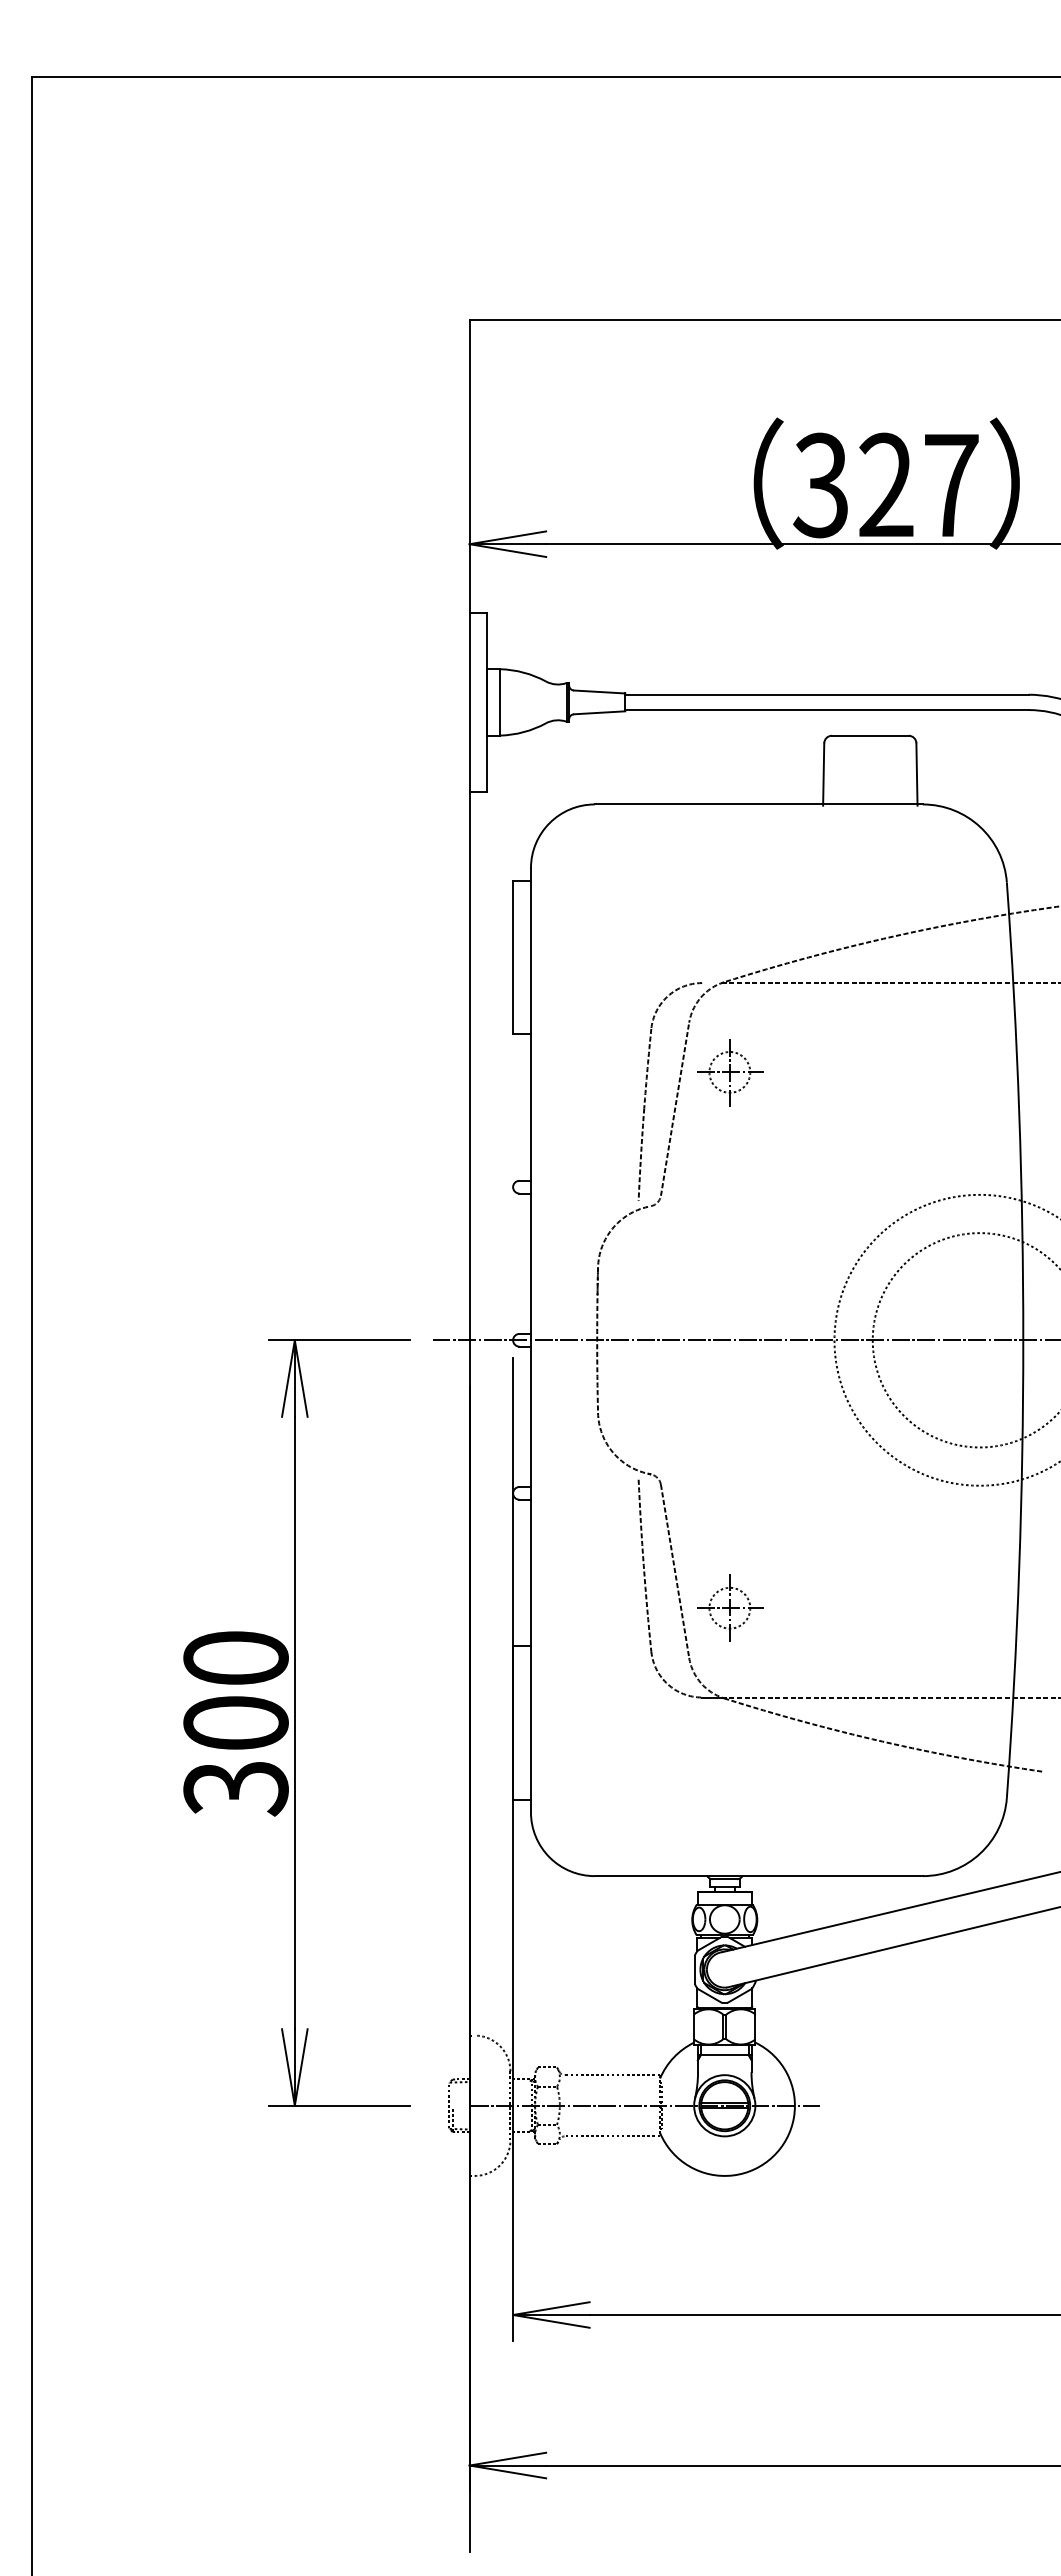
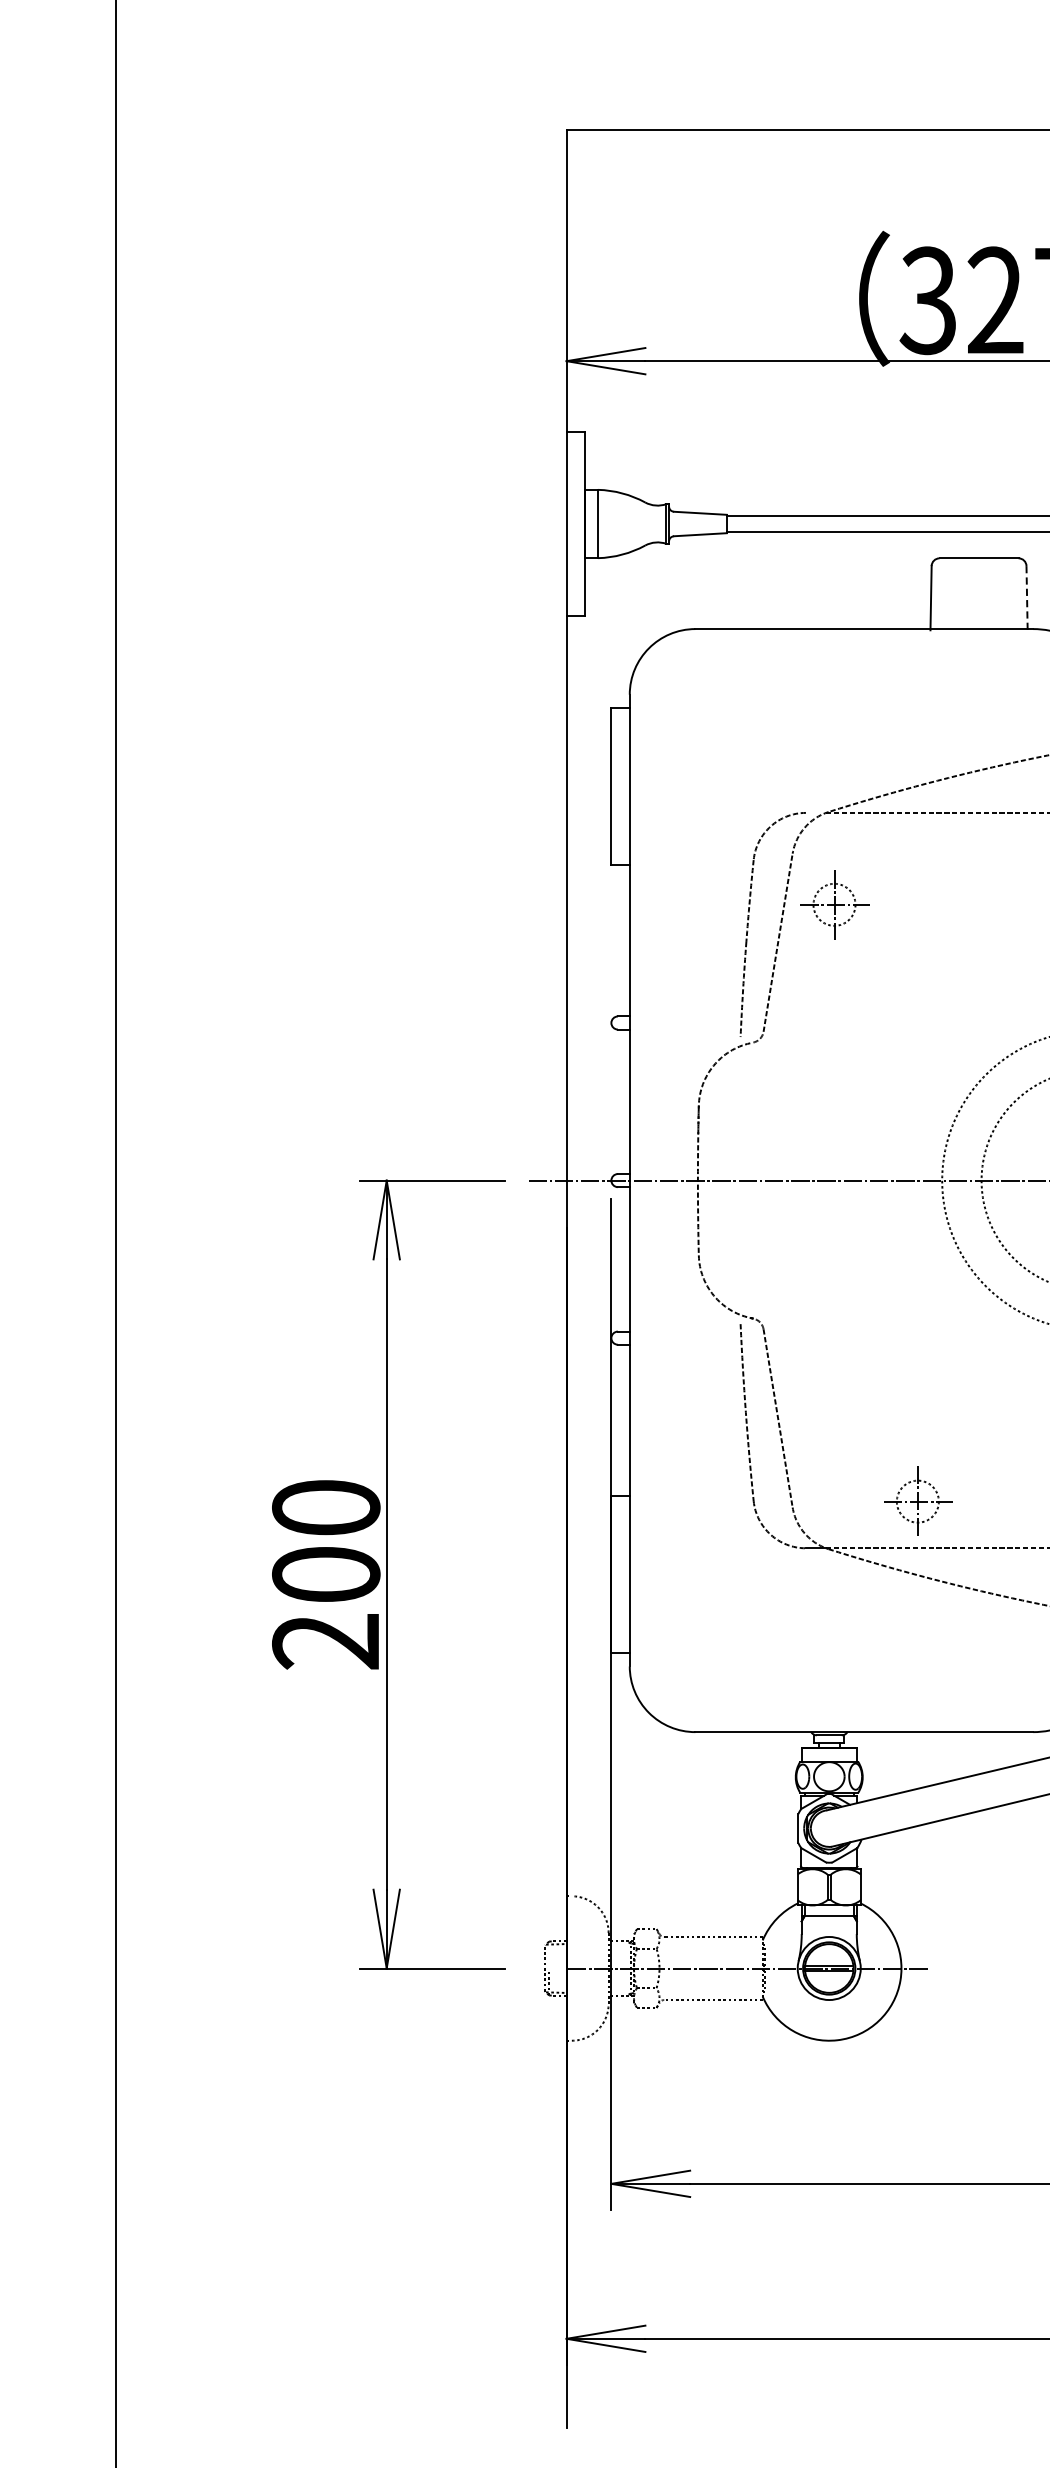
line: (916, 774) -> (1026, 598), solid -> dashed
part: (730, 1607) -> (918, 1500), moved
text: (235, 1788) -> (325, 1641), 300 -> 200

